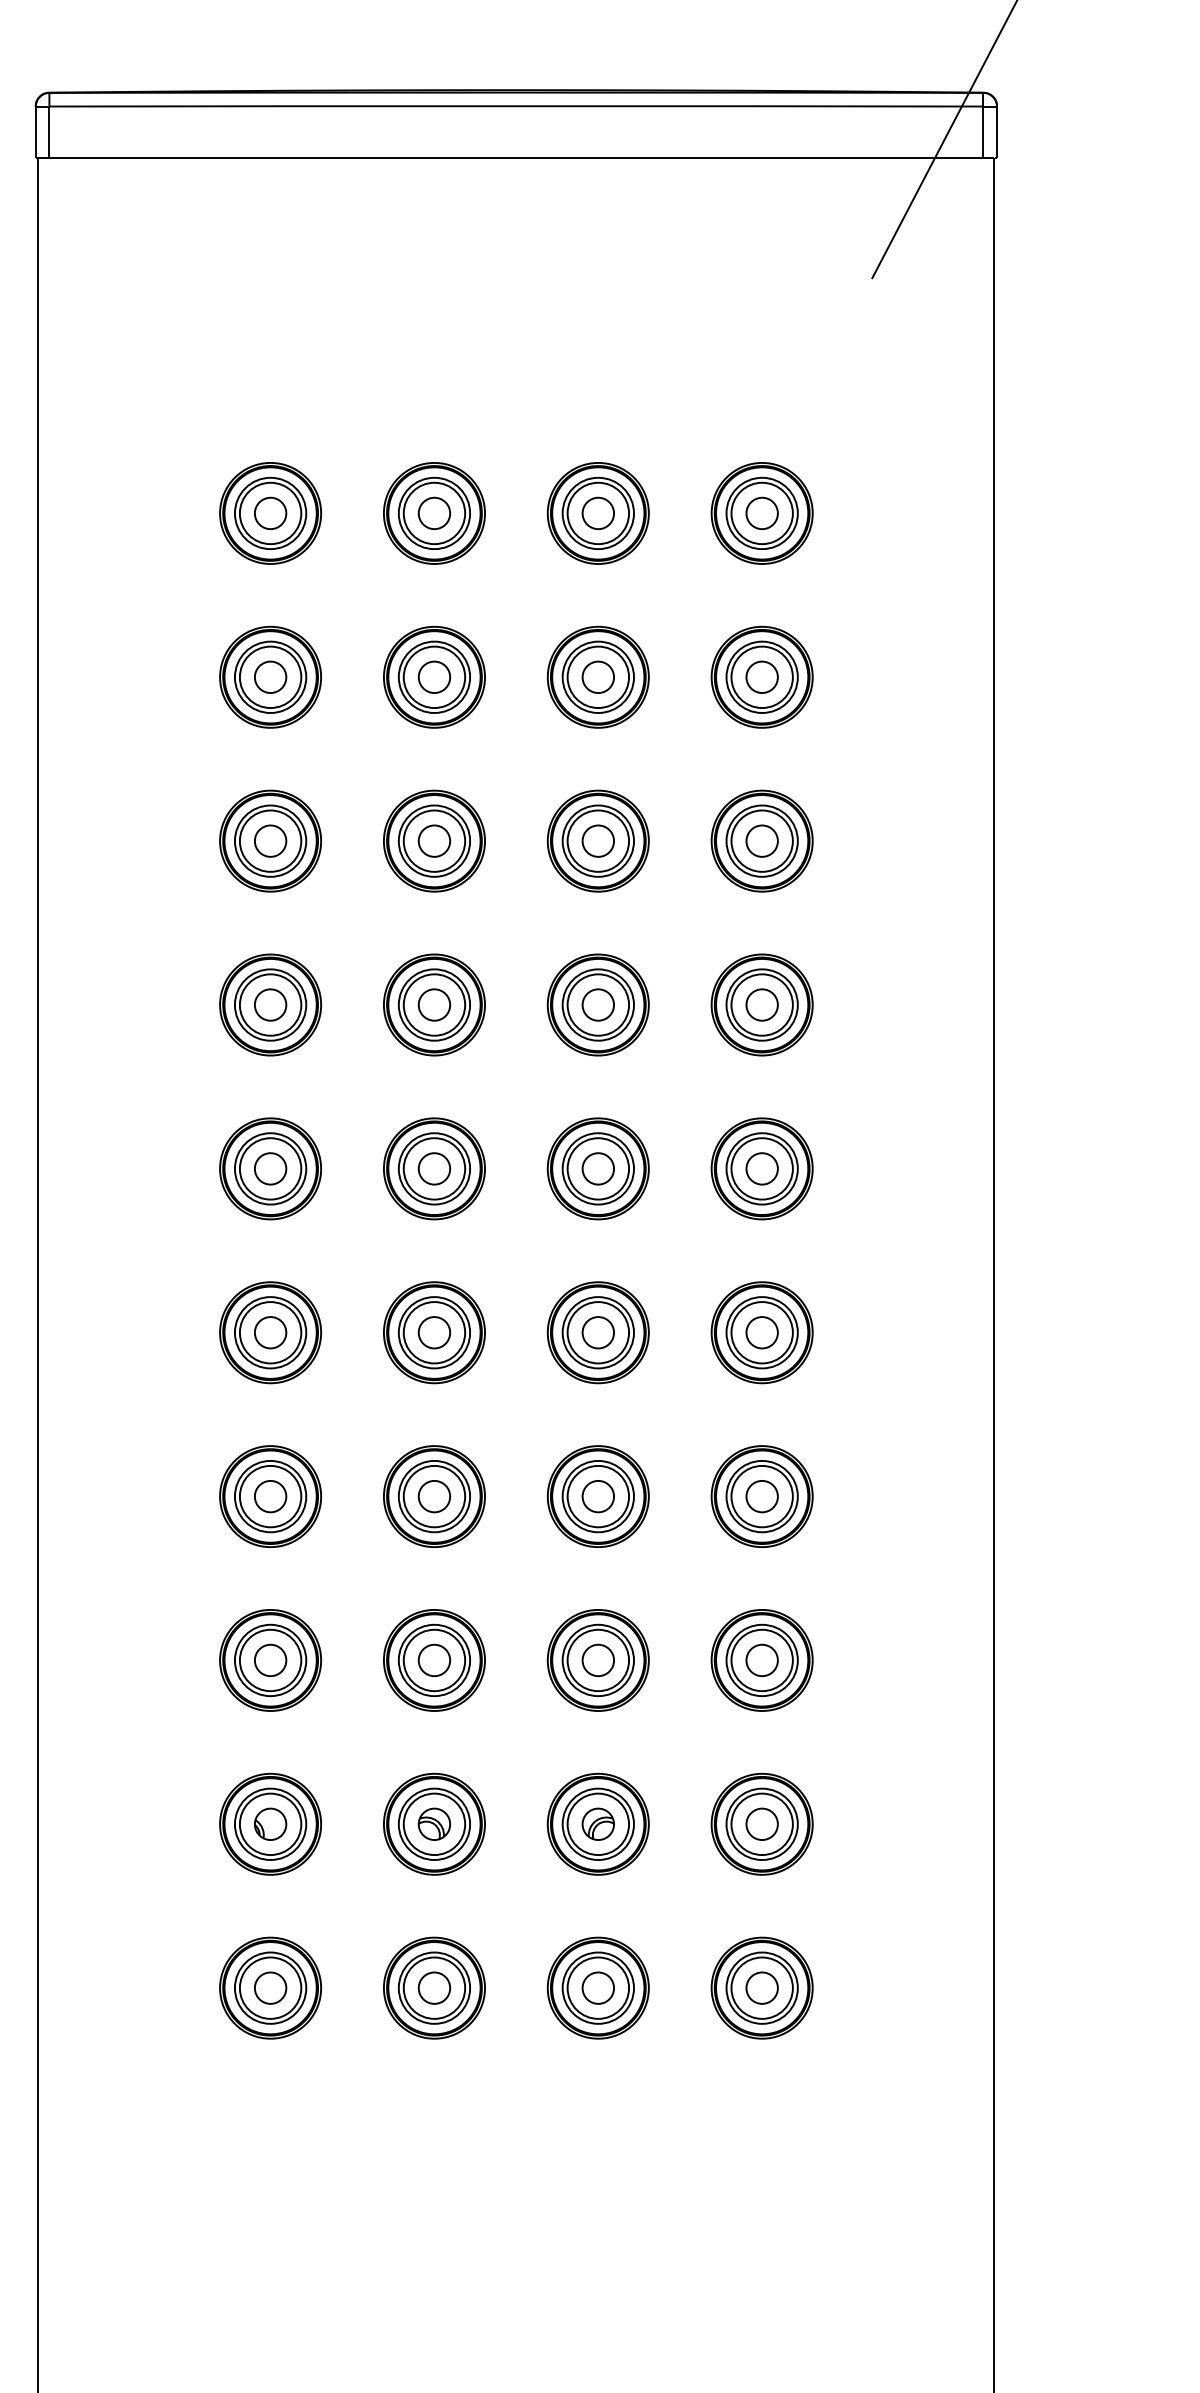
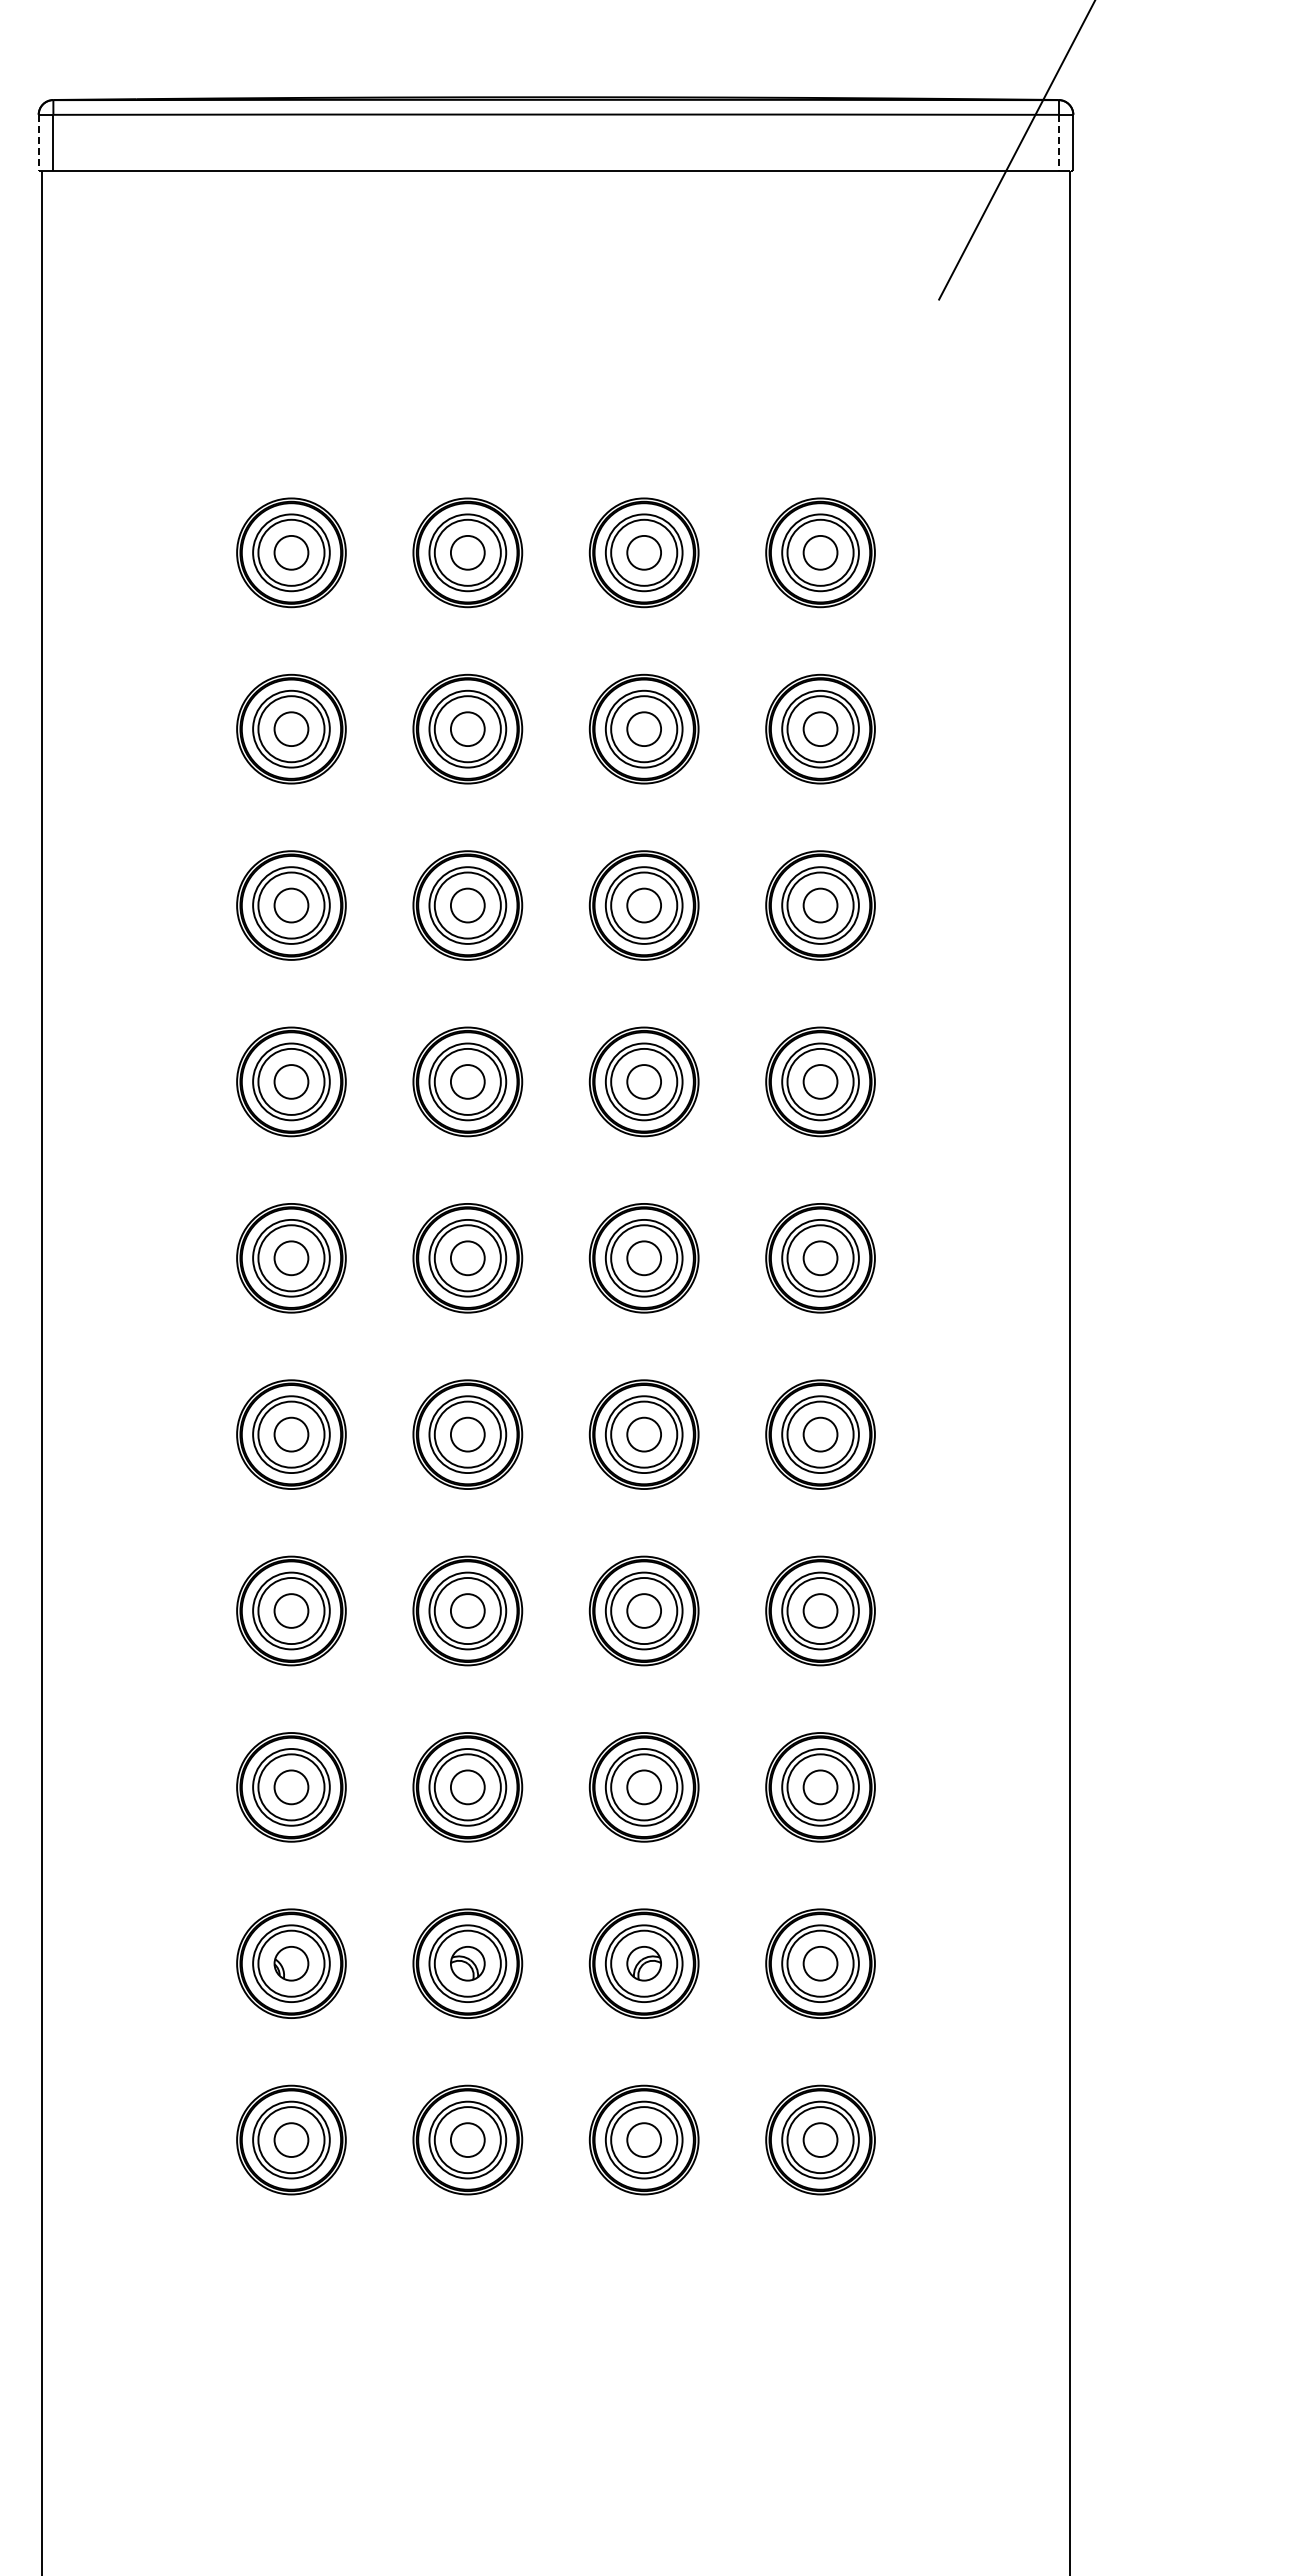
line: (983, 132) -> (1058, 142), solid -> dashed
line: (35, 133) -> (38, 143), solid -> dashed

